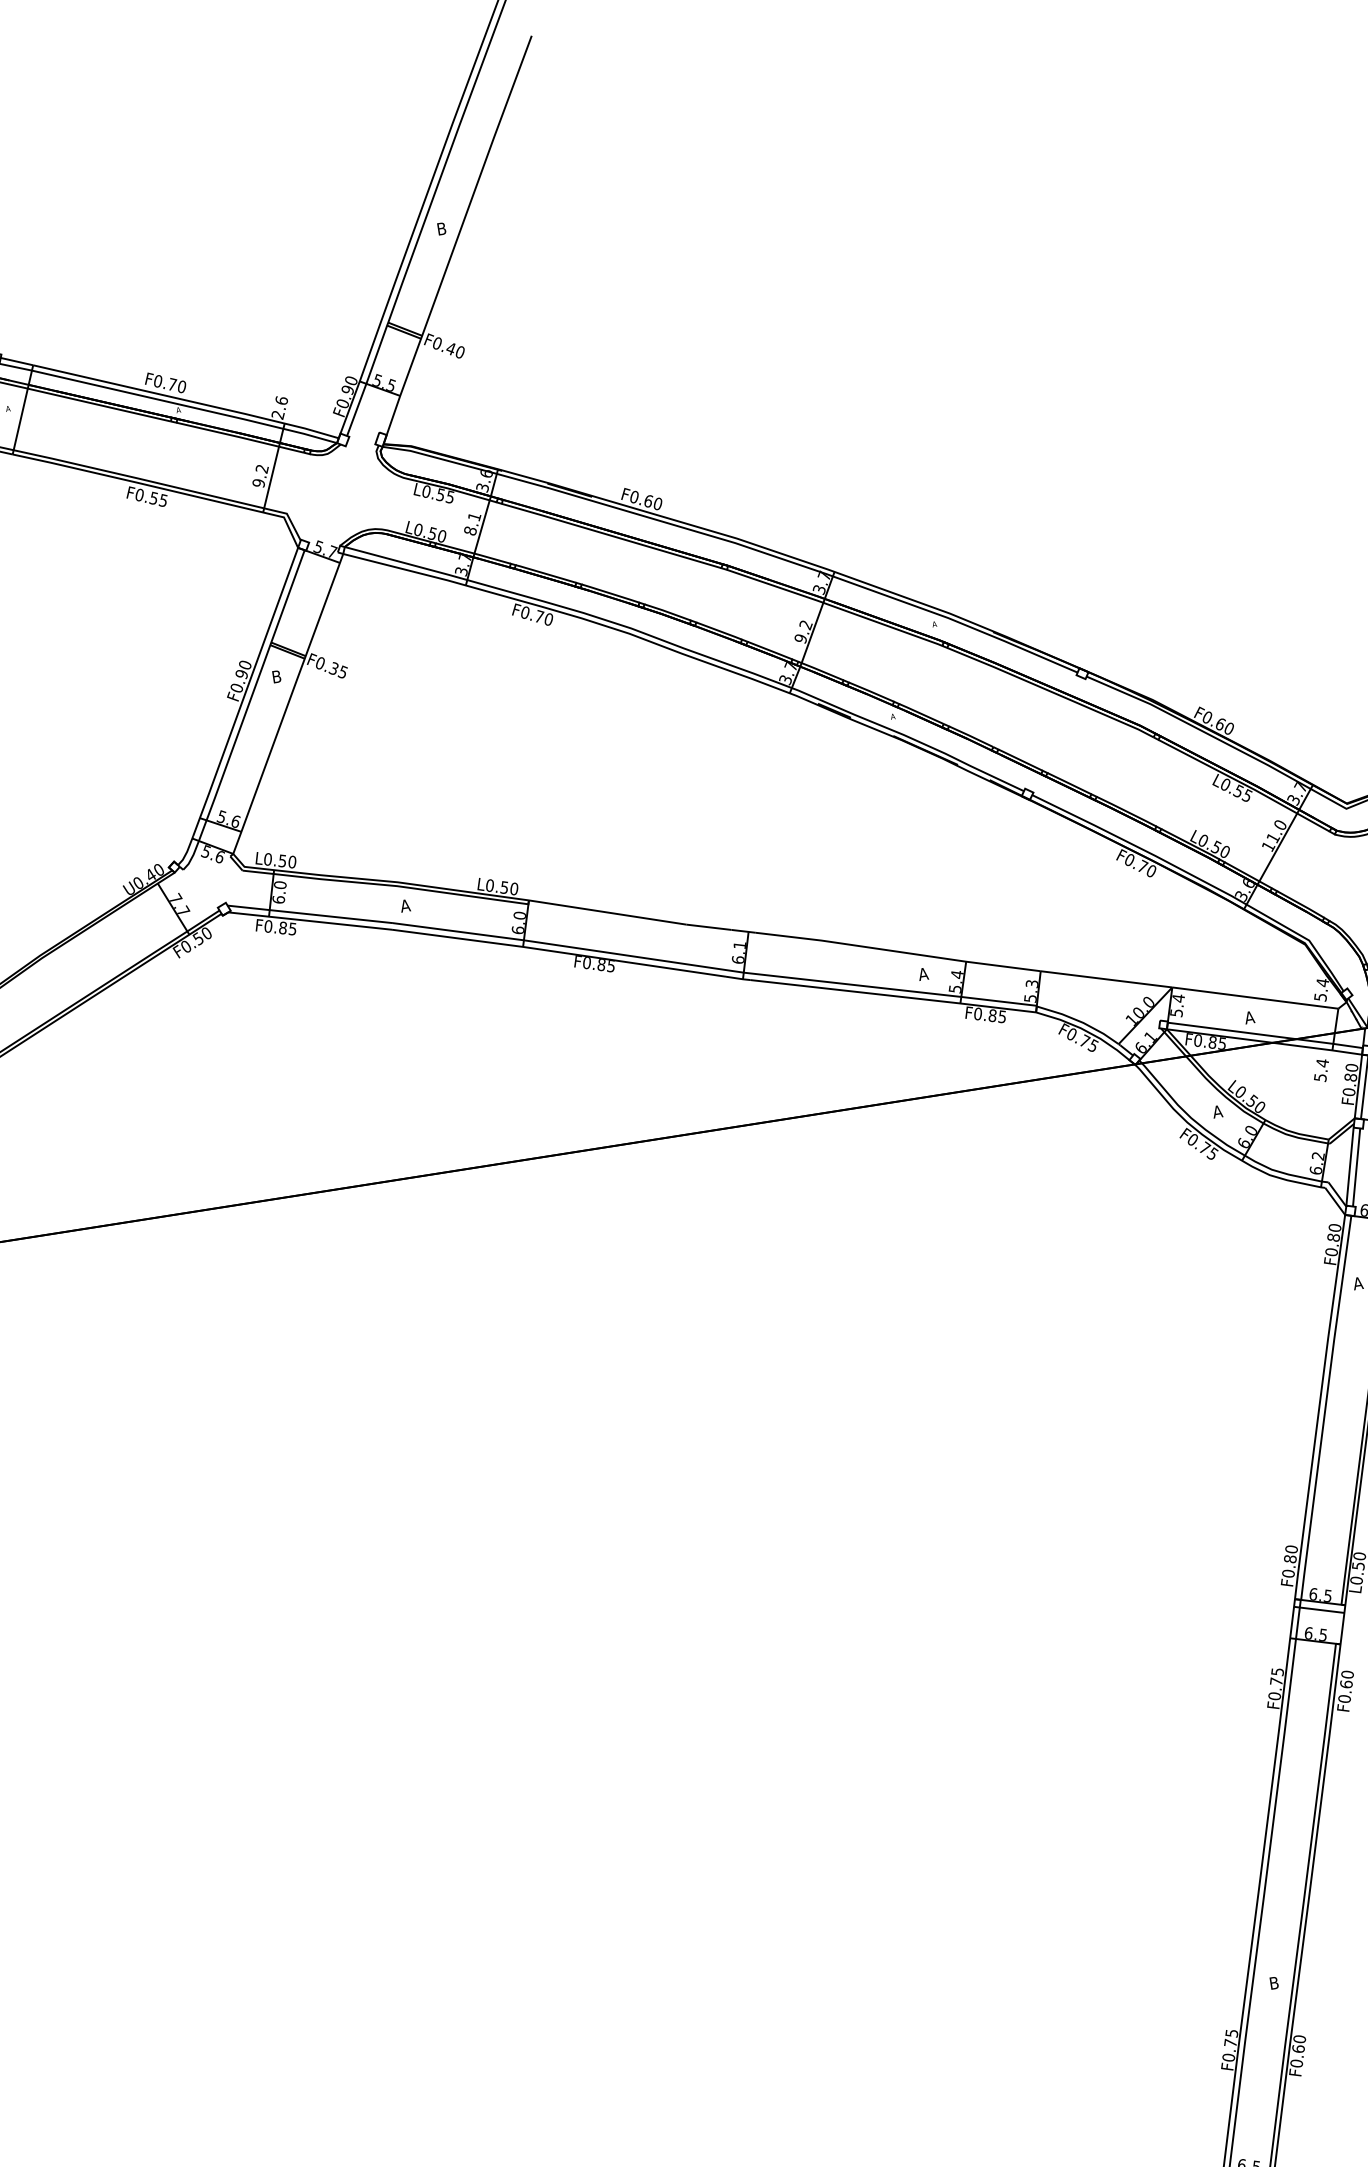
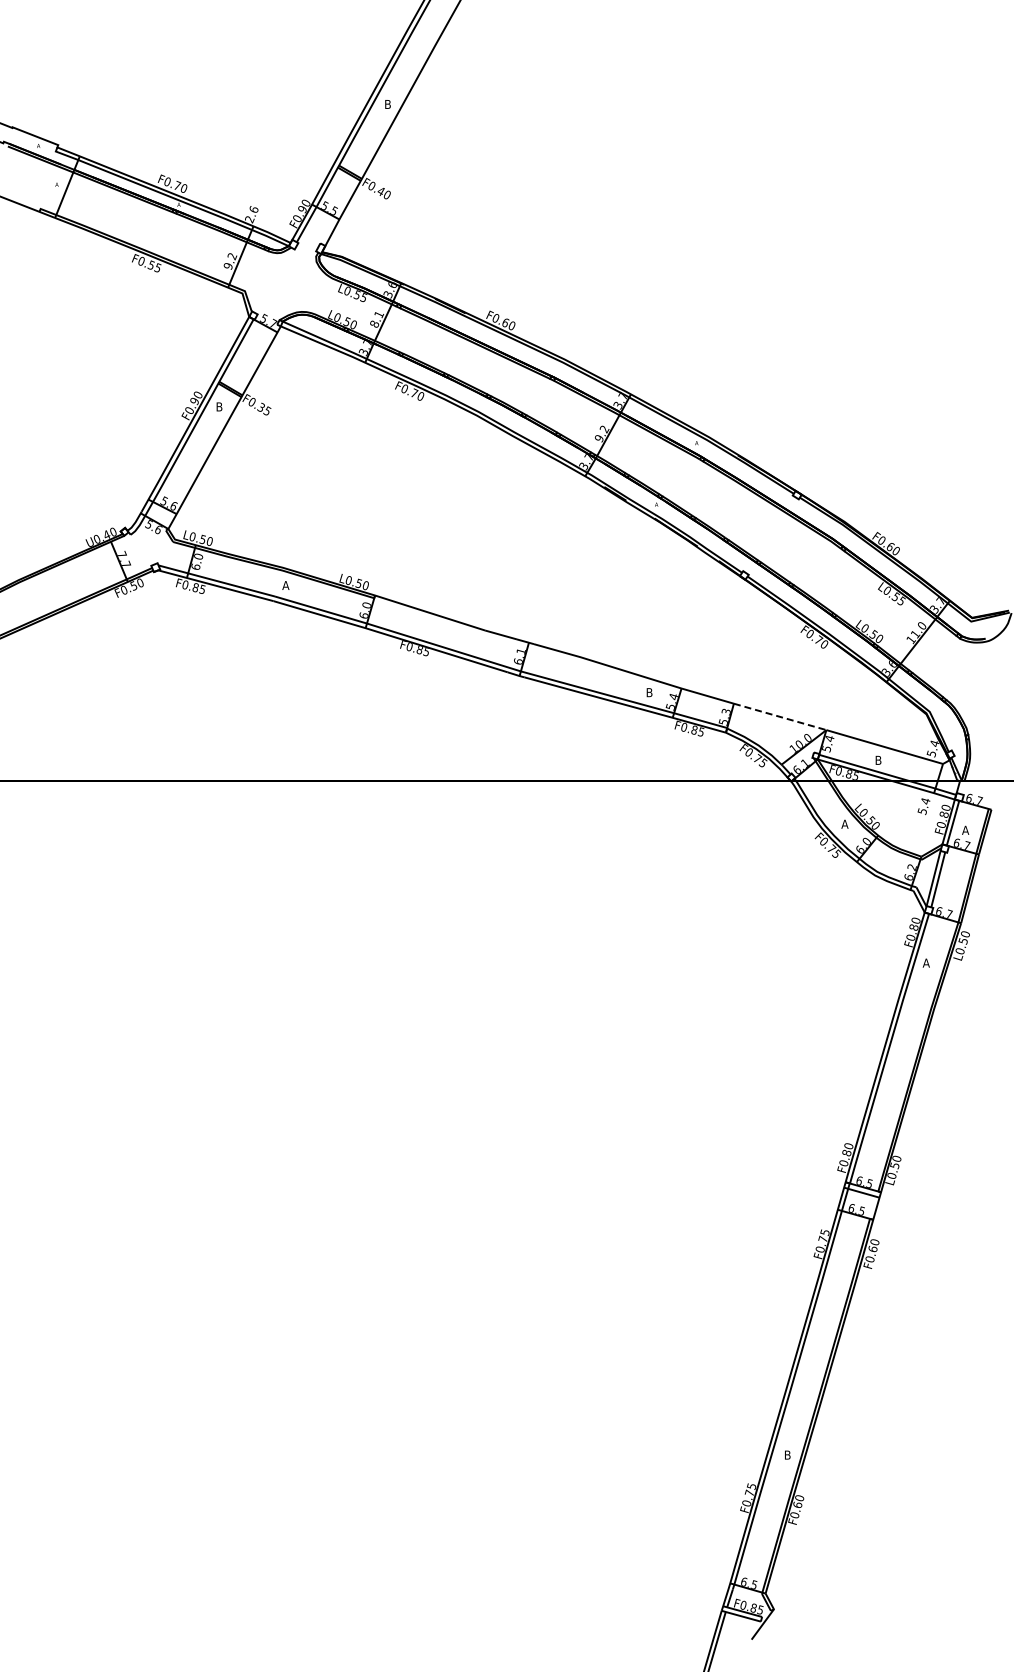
text: (923, 973) -> (649, 692), A -> B
line: (1107, 980) -> (780, 717), solid -> dashed
text: (1248, 1016) -> (877, 759), A -> B

